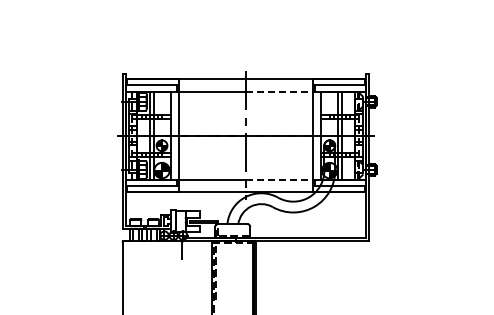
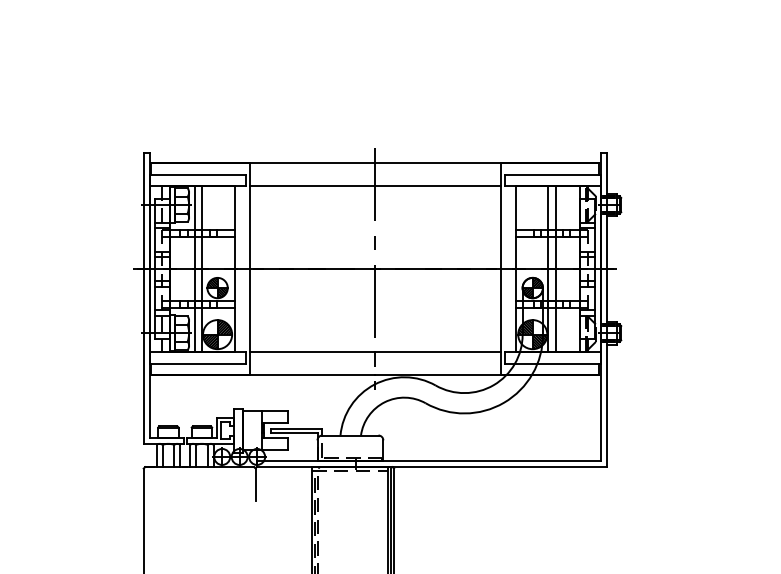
line: (279, 91) -> (438, 186), dashed -> solid
line: (279, 179) -> (438, 351), dashed -> solid

